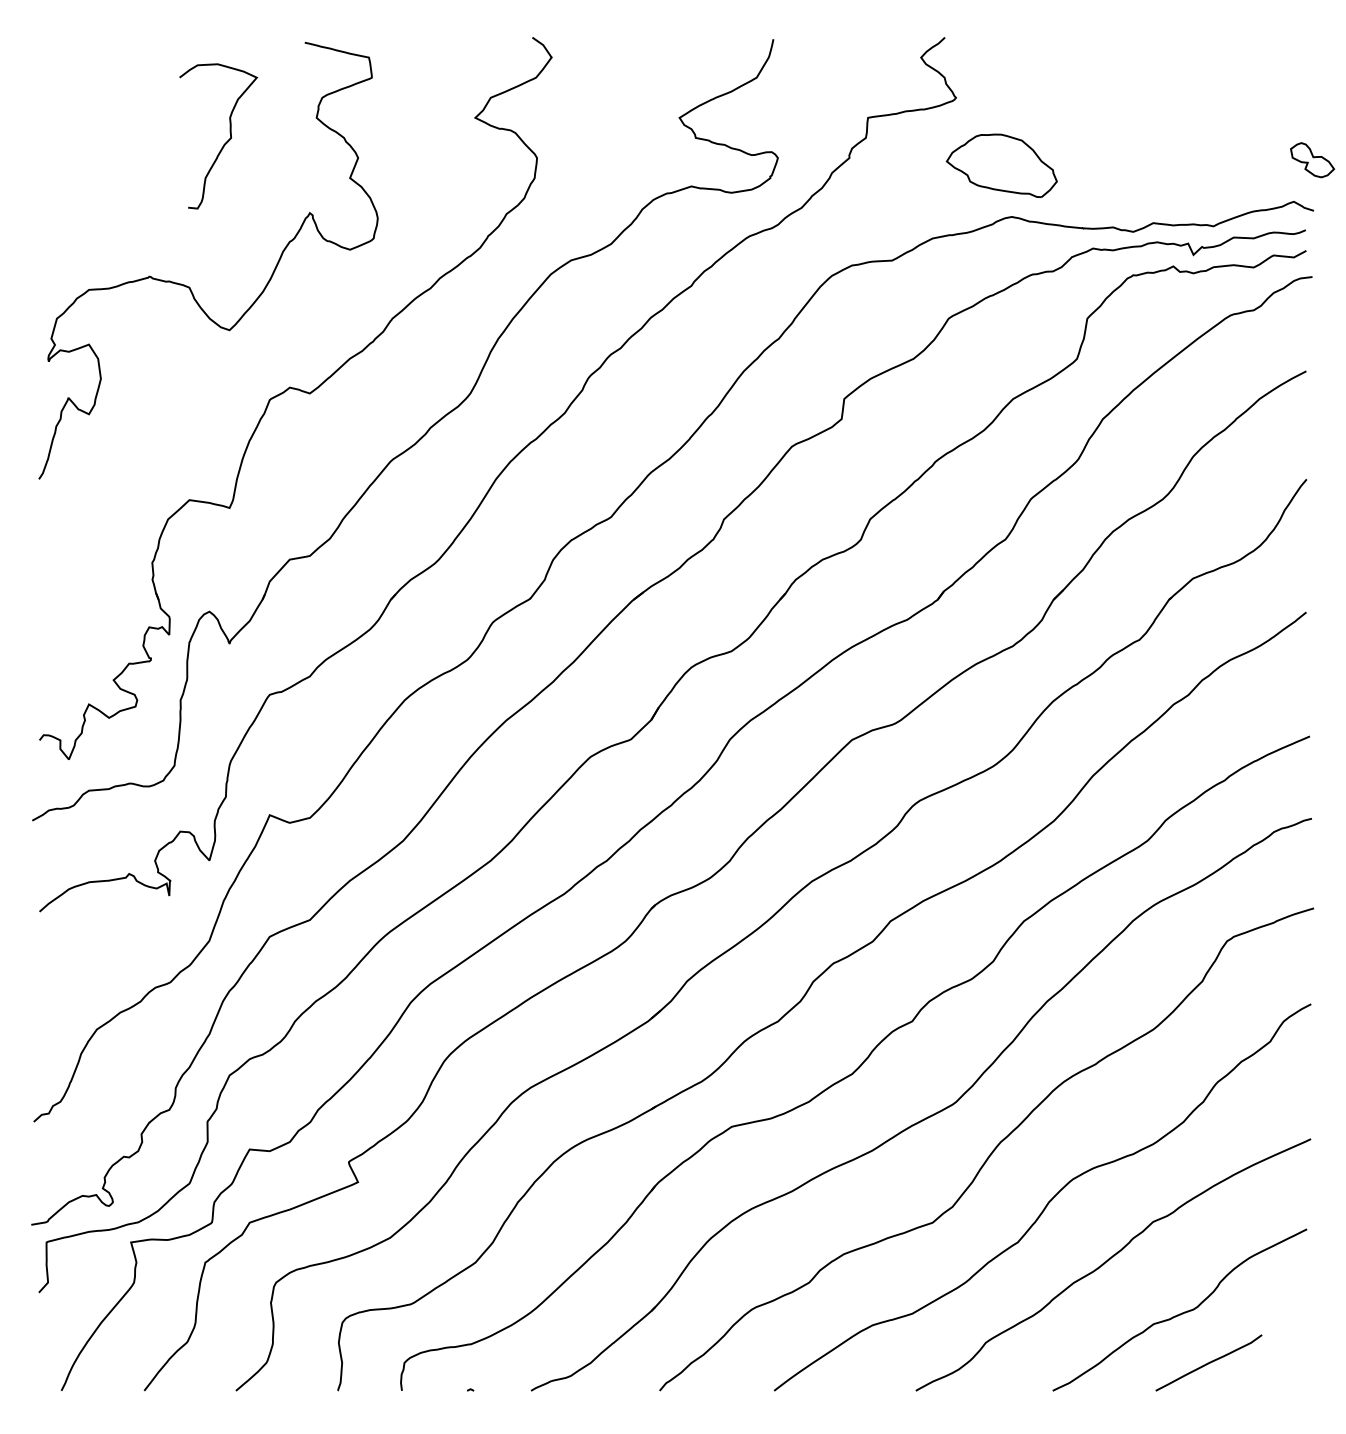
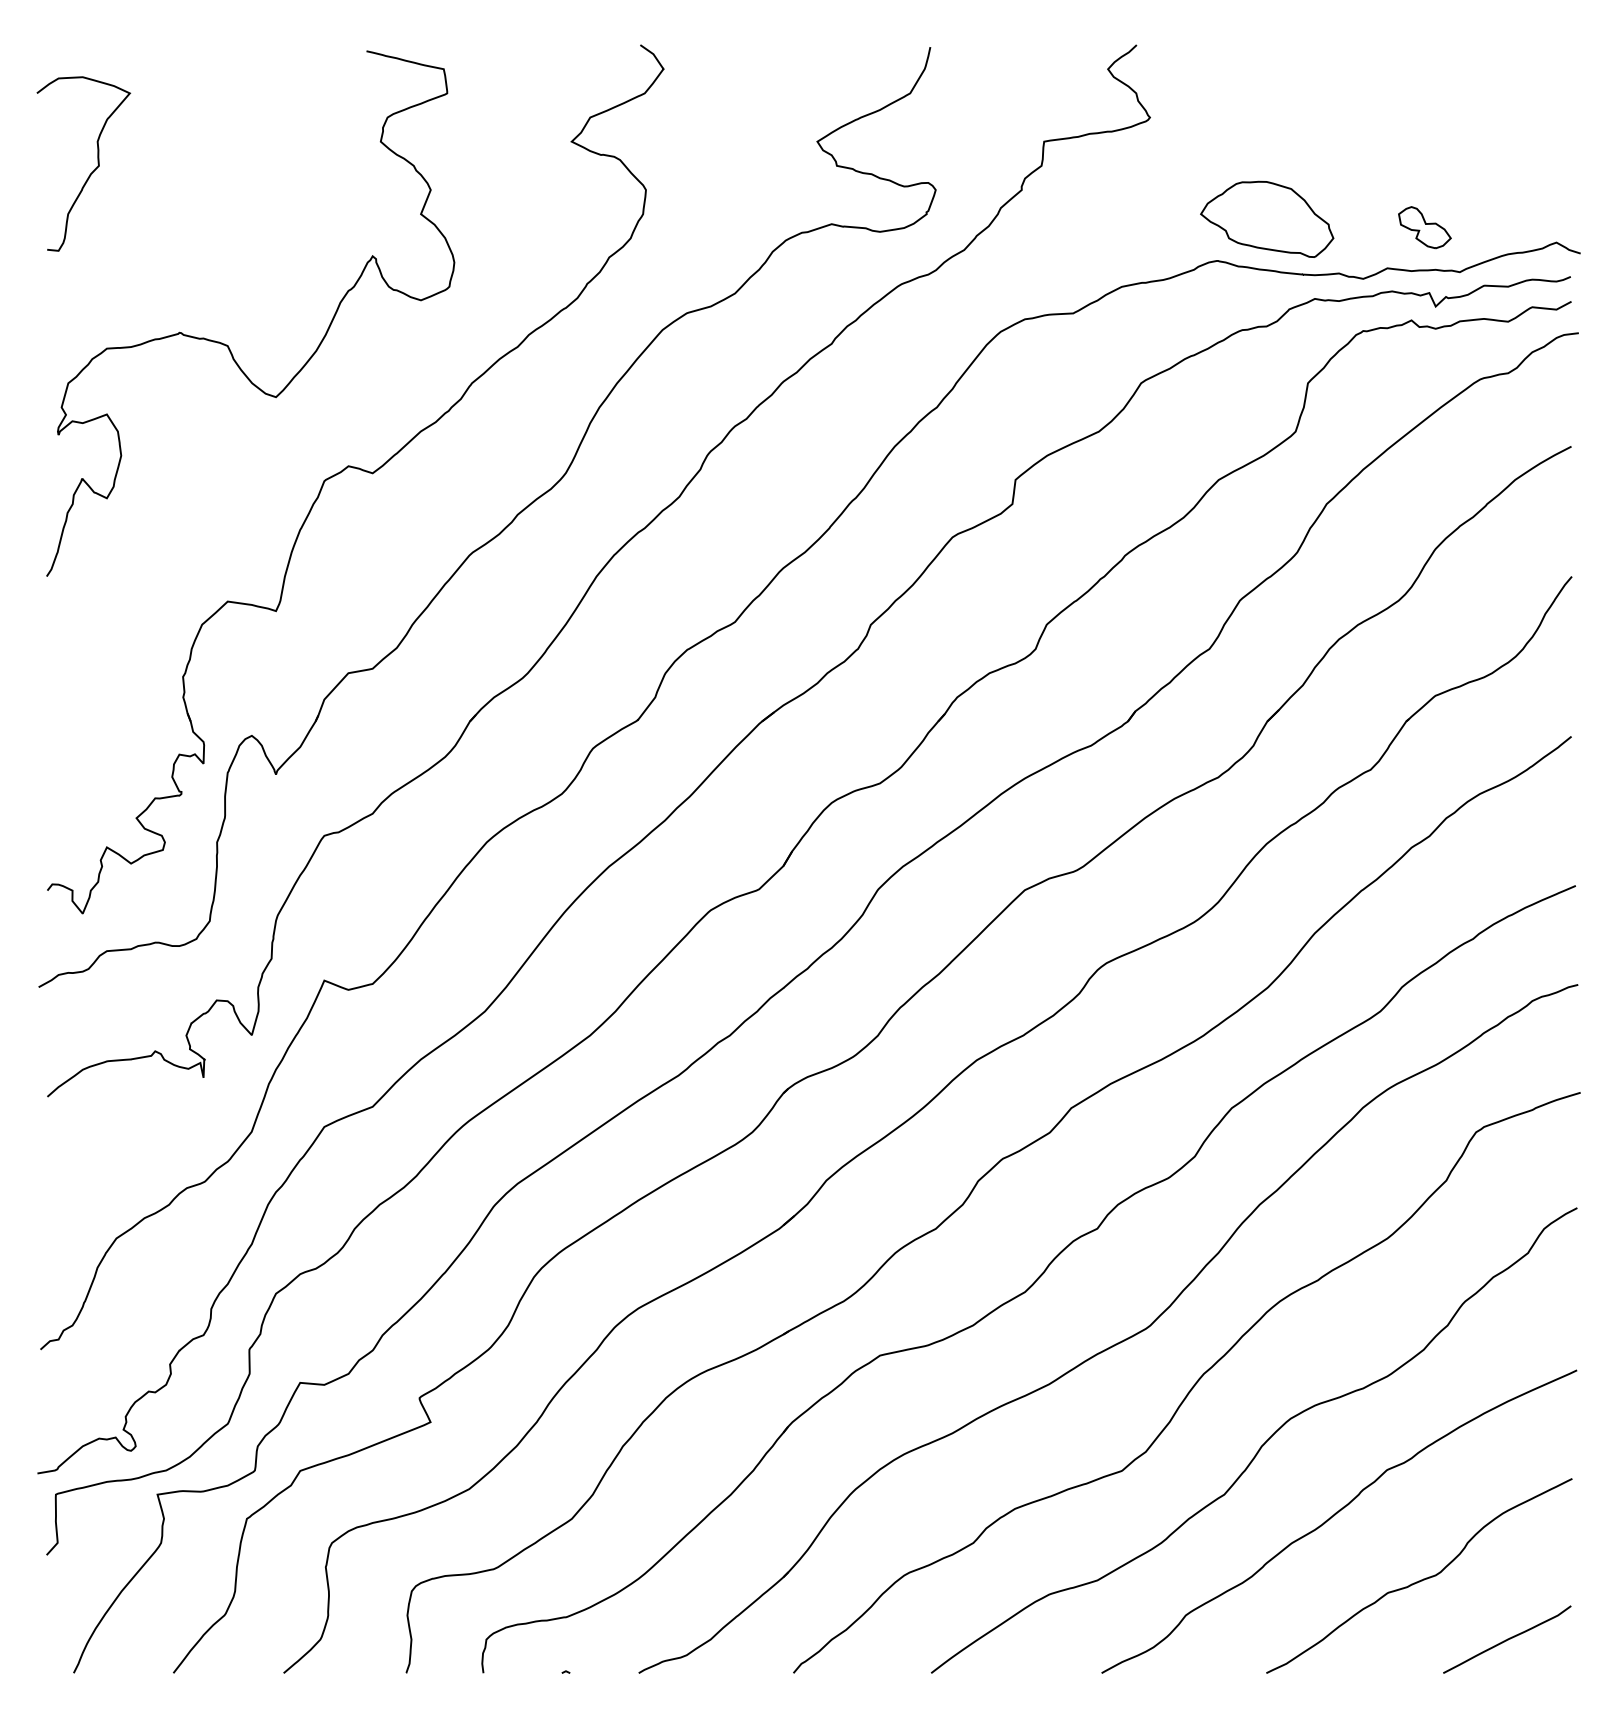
curve: (225, 142) -> (92, 171), moved
part: (1312, 160) -> (1424, 227), moved
part: (1002, 165) -> (1267, 218), moved
curve: (1209, 1362) -> (1507, 1639), moved

